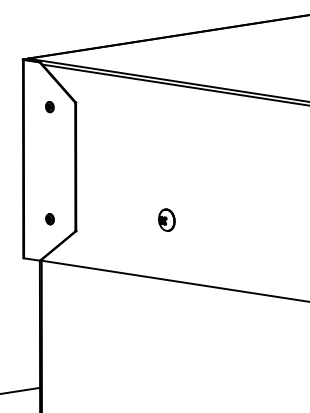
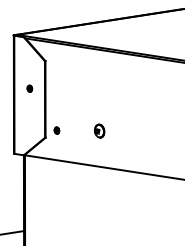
part: (49, 106) -> (29, 88), moved
part: (49, 219) -> (56, 130), moved

